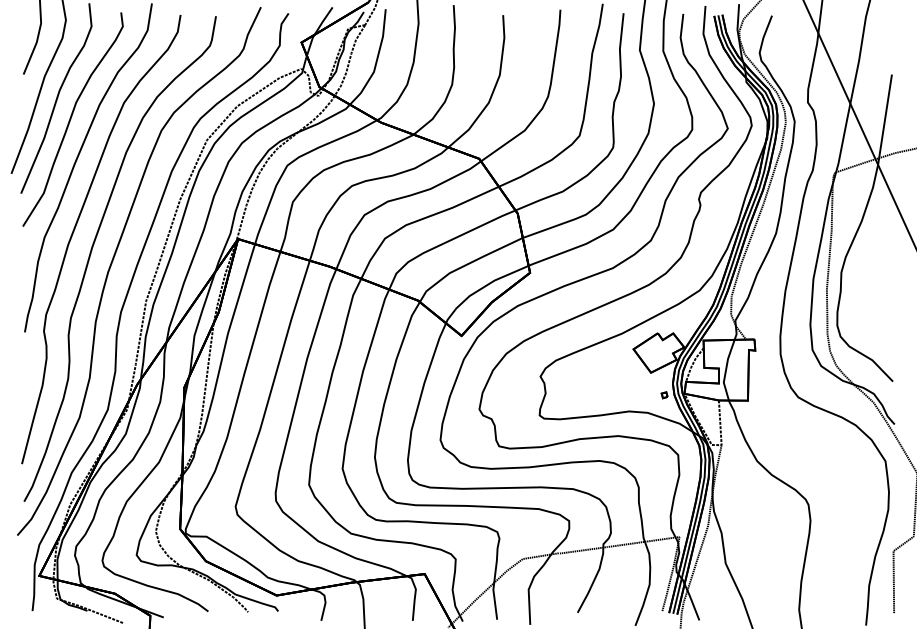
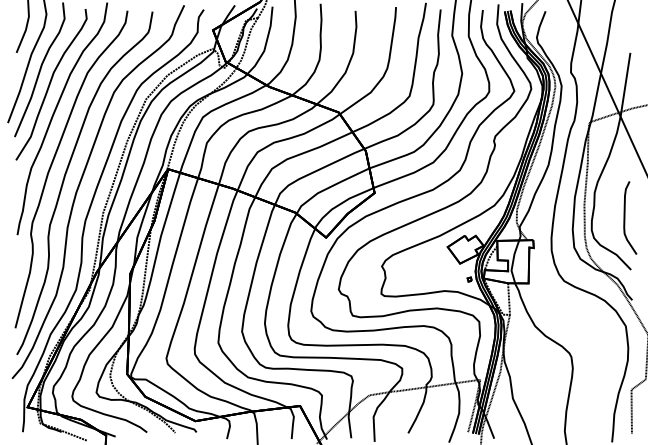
part: (884, 307) -> (625, 217), added

